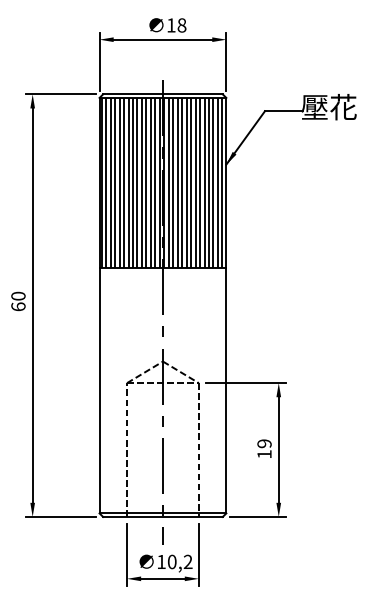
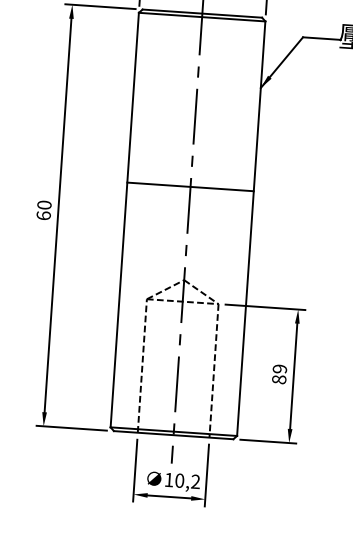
hatch: (161, 182) -> (194, 101), removed
text: (264, 454) -> (279, 379), 19 -> 89

